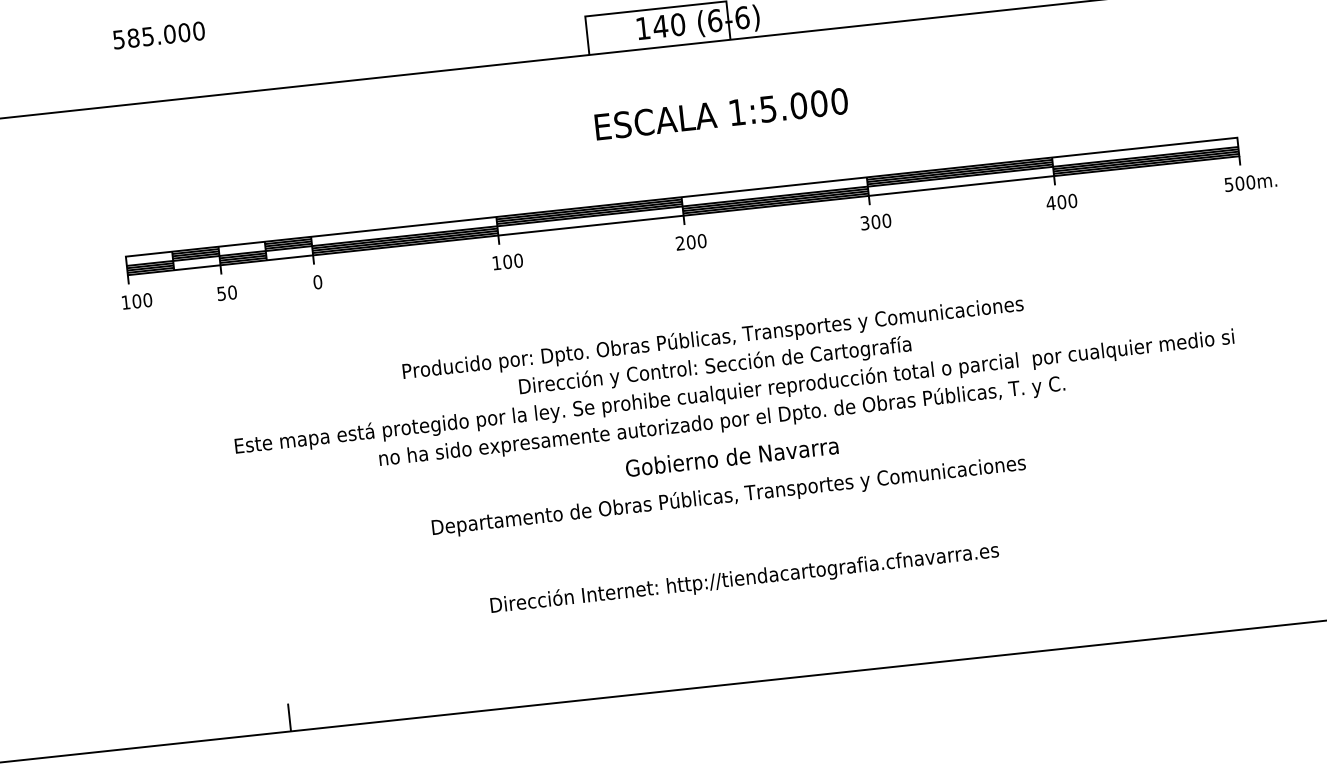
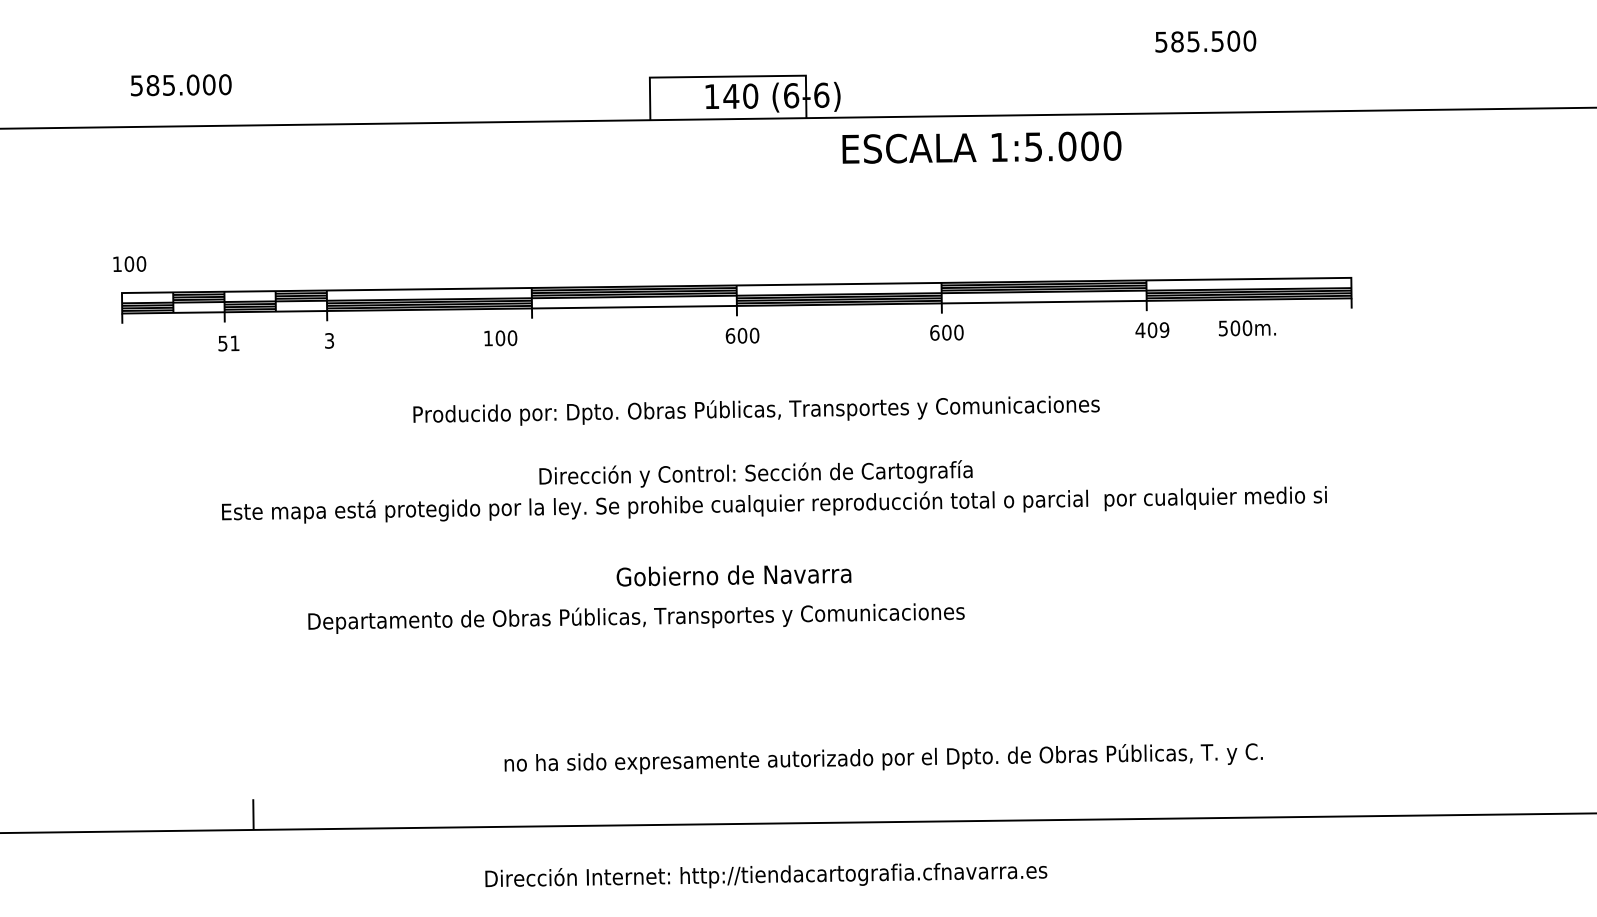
text: (159, 35) -> (181, 85), moved
text: (721, 114) -> (981, 147), moved
text: (1250, 182) -> (1247, 328), moved
text: (1072, 200) -> (1164, 329), 400 -> 409
text: (864, 222) -> (934, 332), 300 -> 600
text: (680, 243) -> (730, 335), 200 -> 600
text: (507, 262) -> (500, 338), moved
text: (317, 281) -> (329, 340), 0 -> 3
text: (232, 292) -> (234, 343), 50 -> 51
text: (136, 300) -> (129, 263), moved
text: (713, 338) -> (756, 410), moved
text: (721, 421) -> (883, 758), moved
text: (731, 457) -> (733, 575), moved
text: (728, 496) -> (636, 618), moved
text: (744, 578) -> (766, 875), moved

